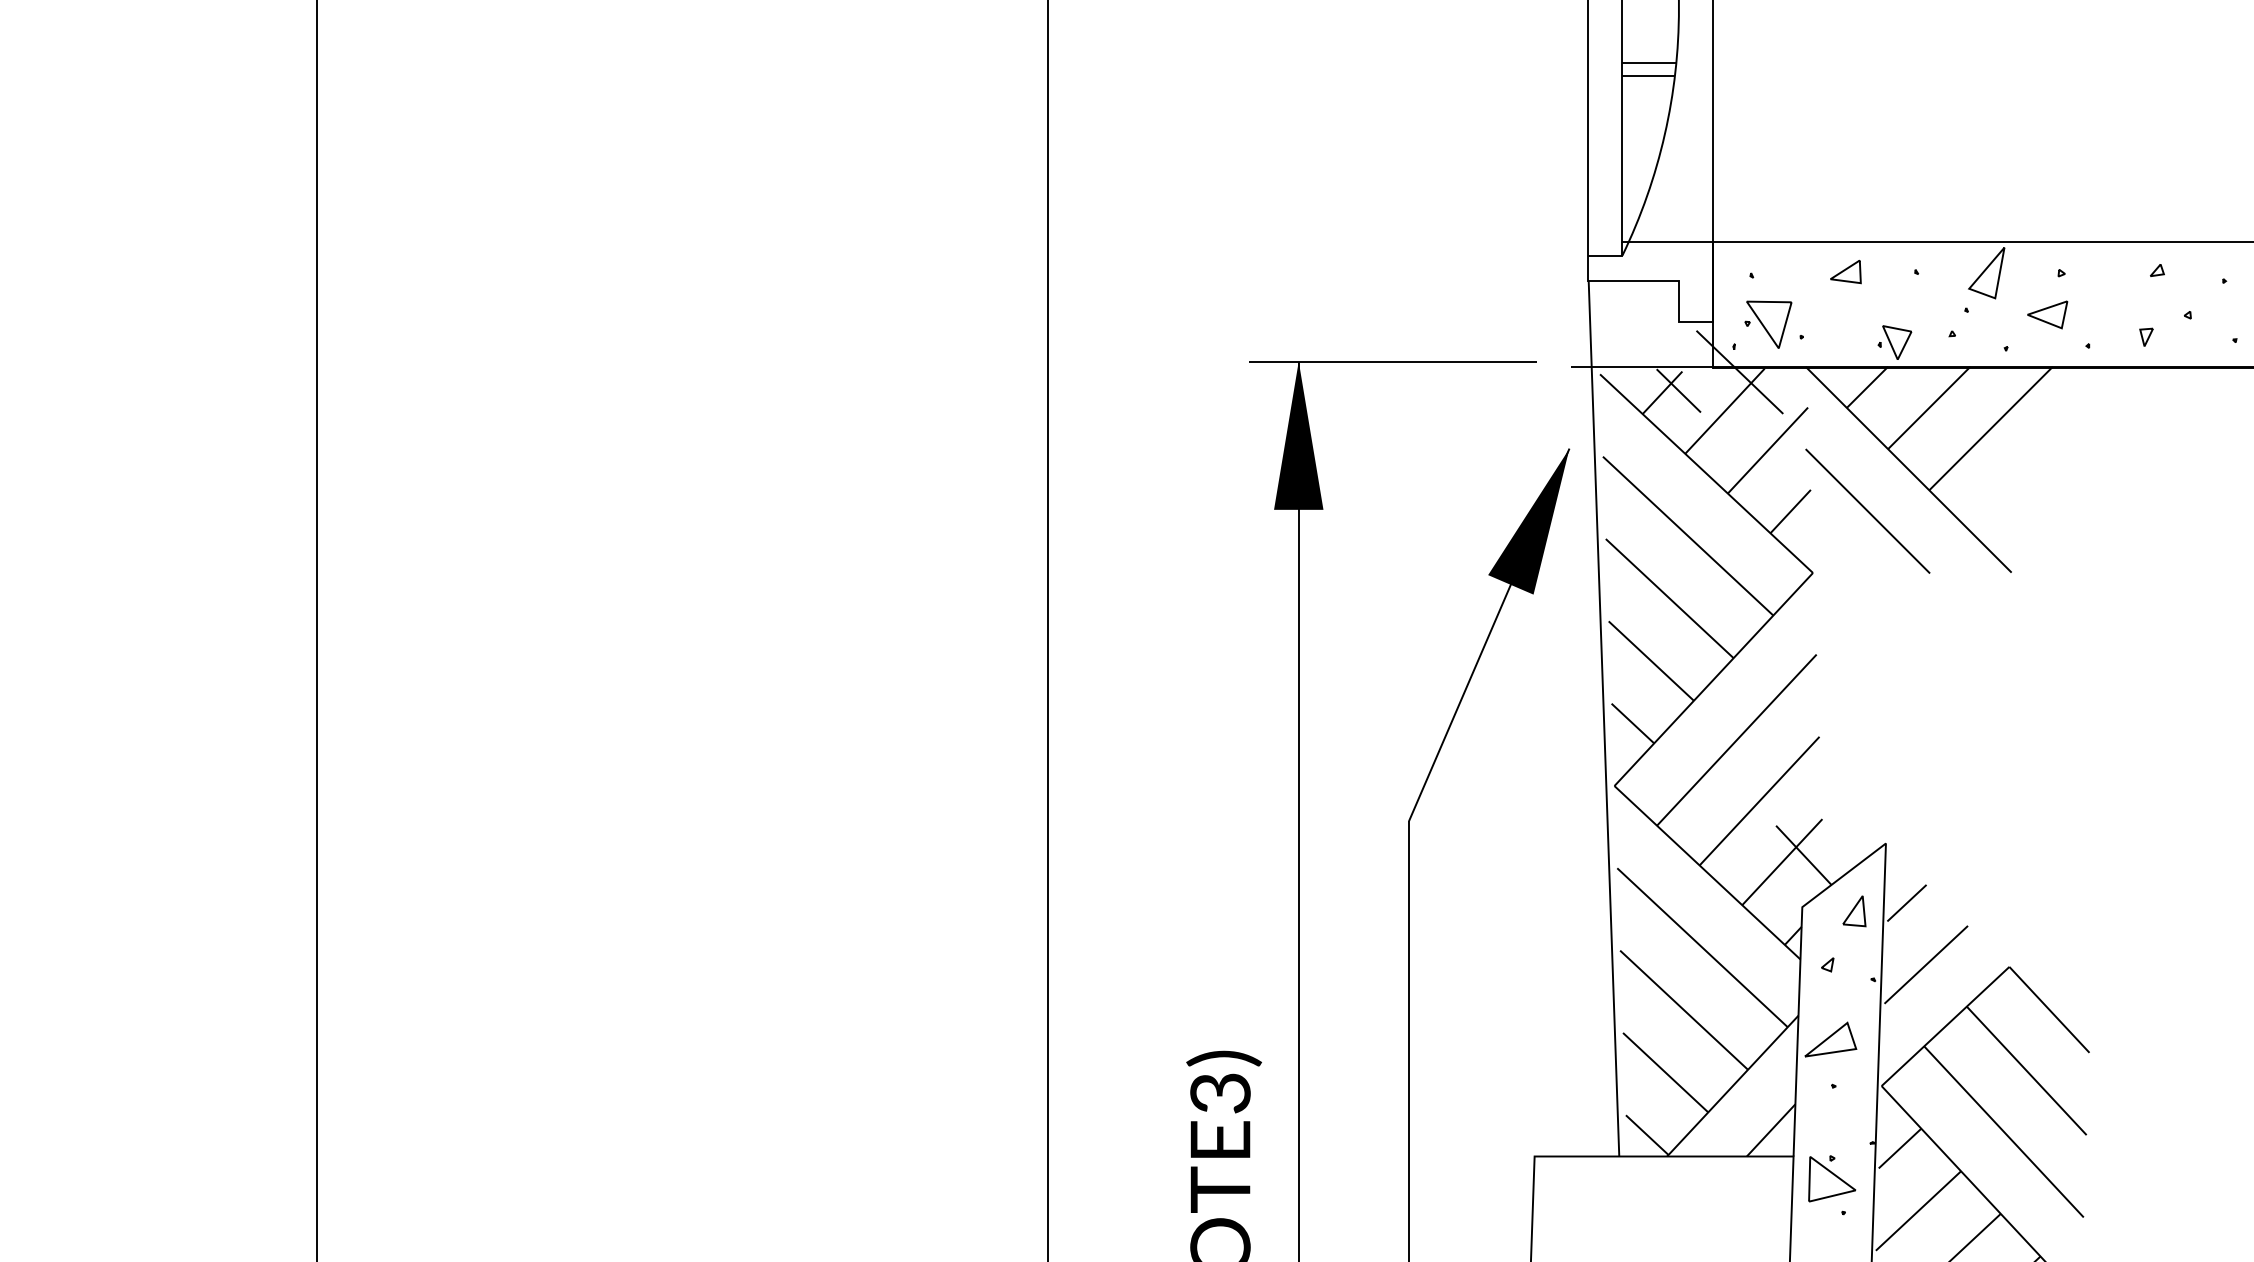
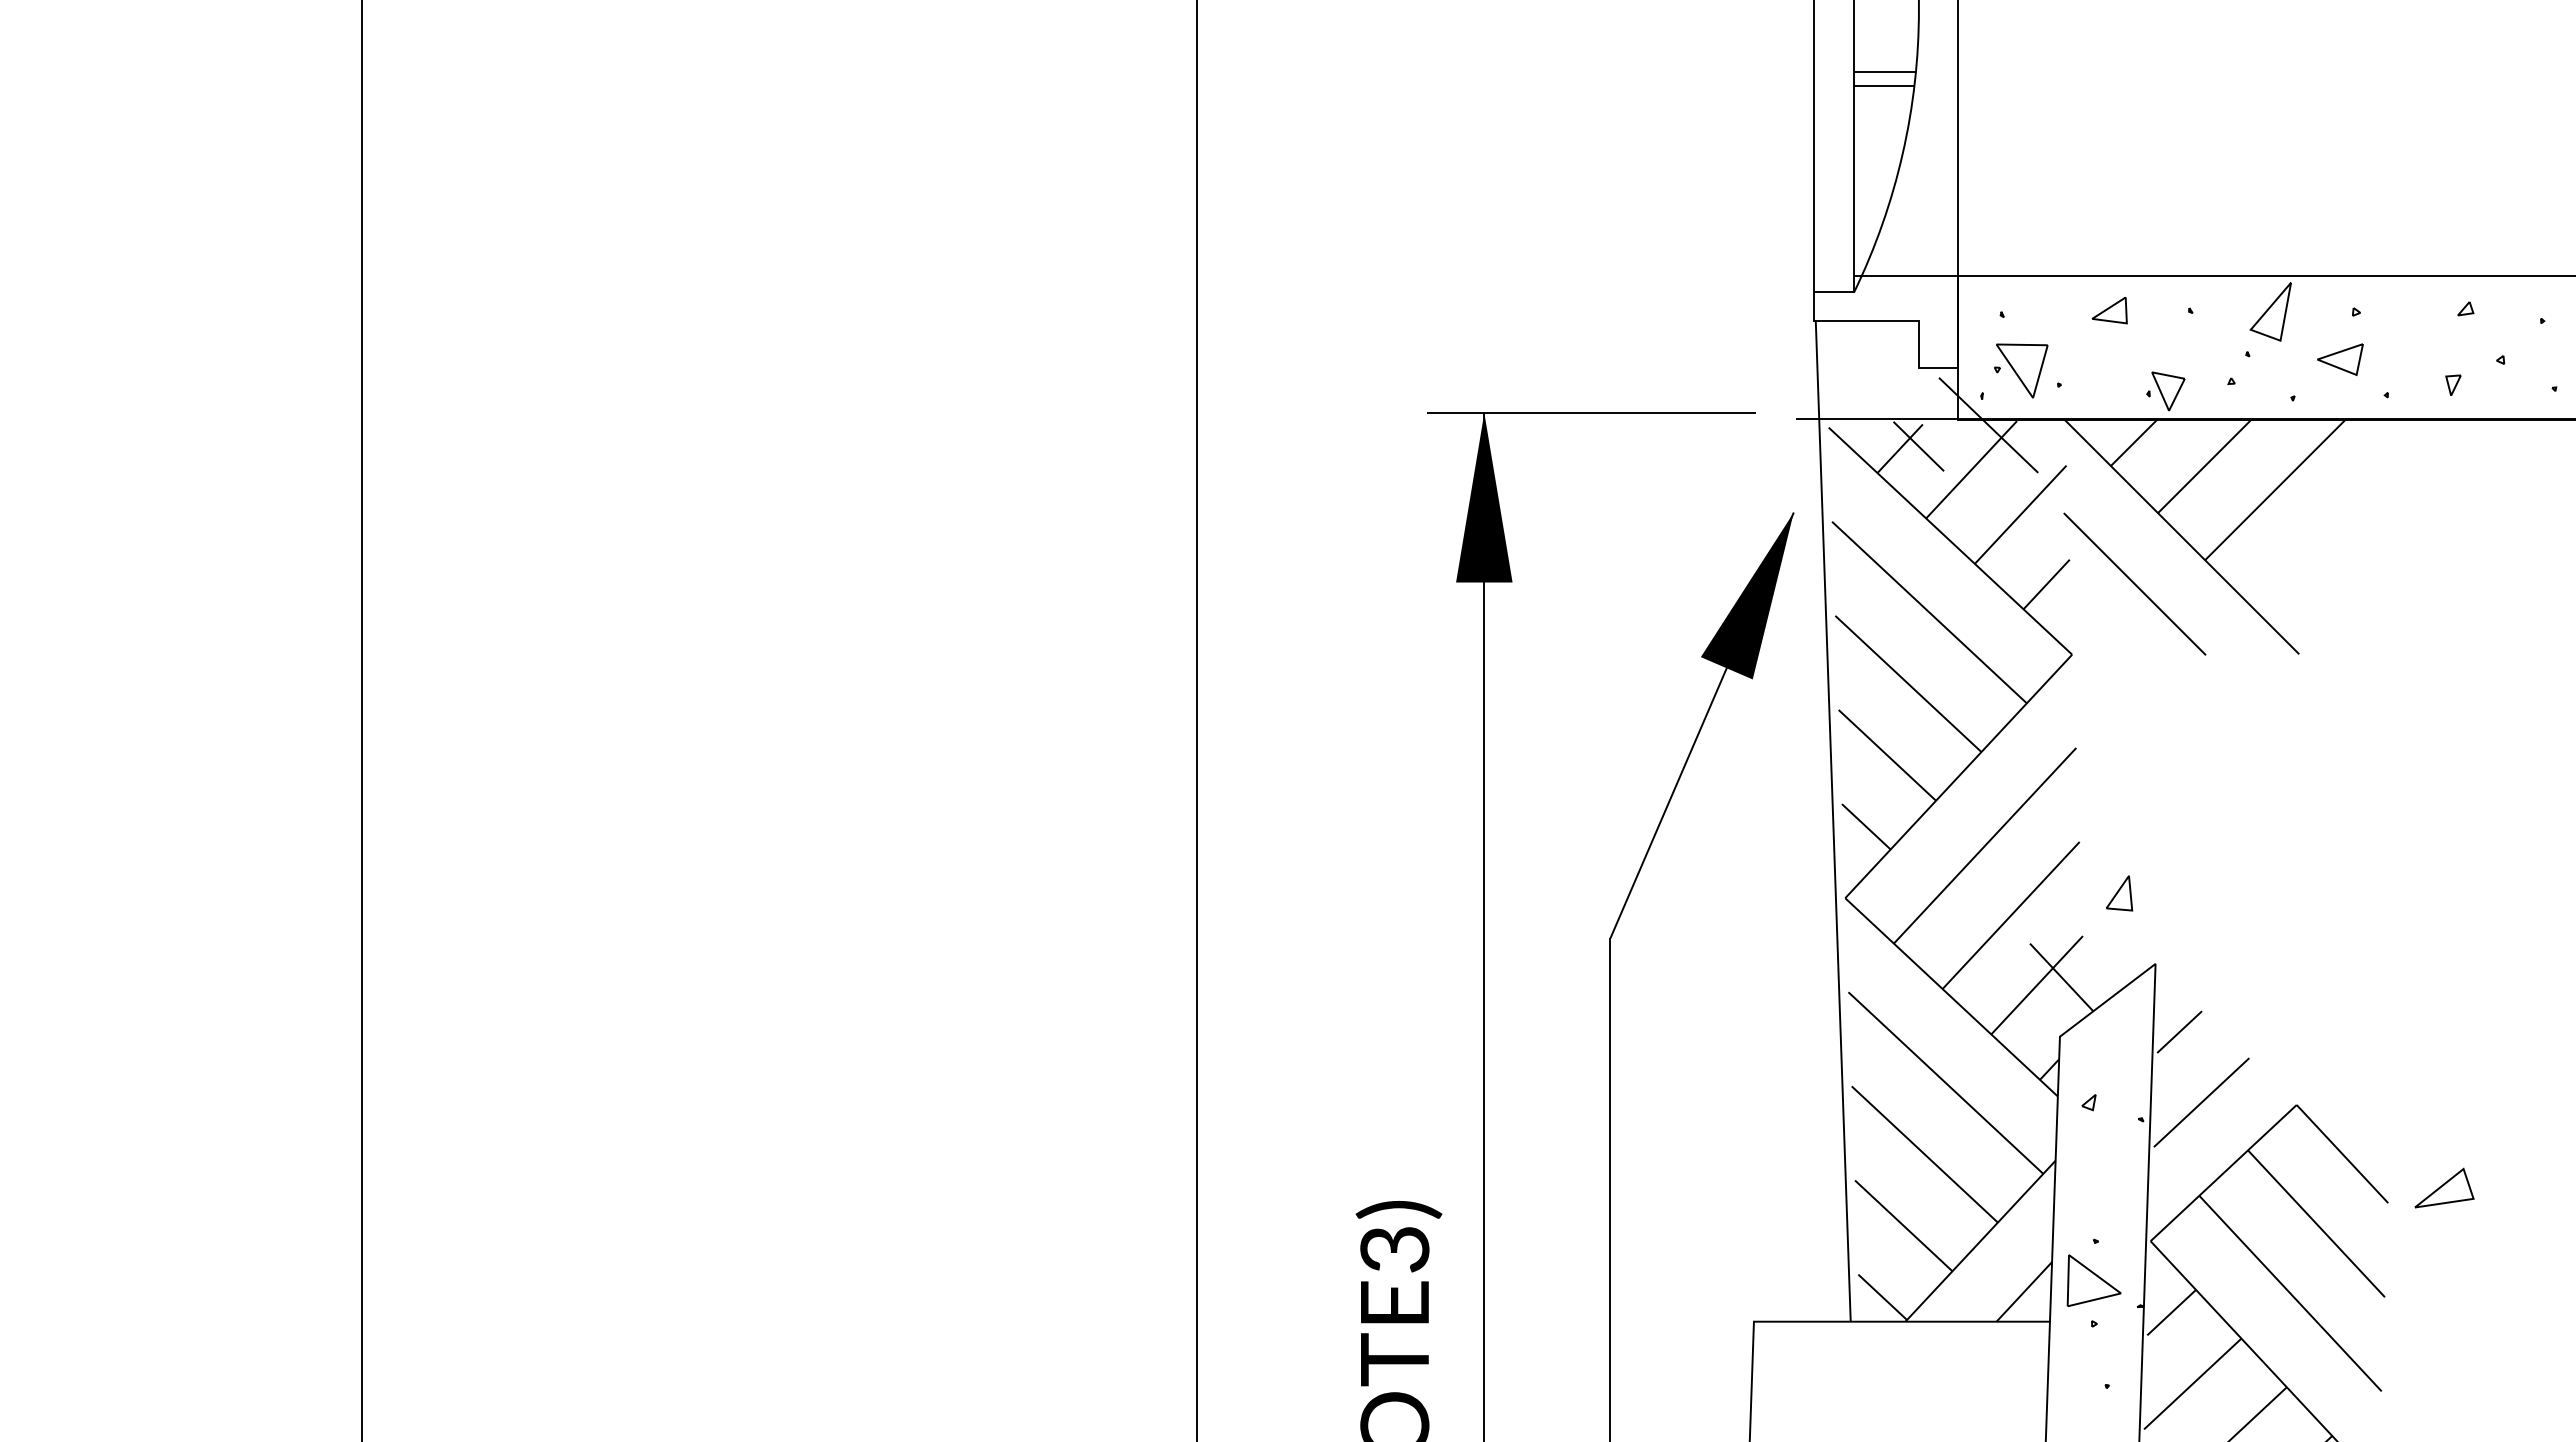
part: (1854, 911) -> (2119, 893), moved
part: (1830, 1039) -> (2444, 1187), moved
part: (1831, 1179) -> (2093, 1280), moved

